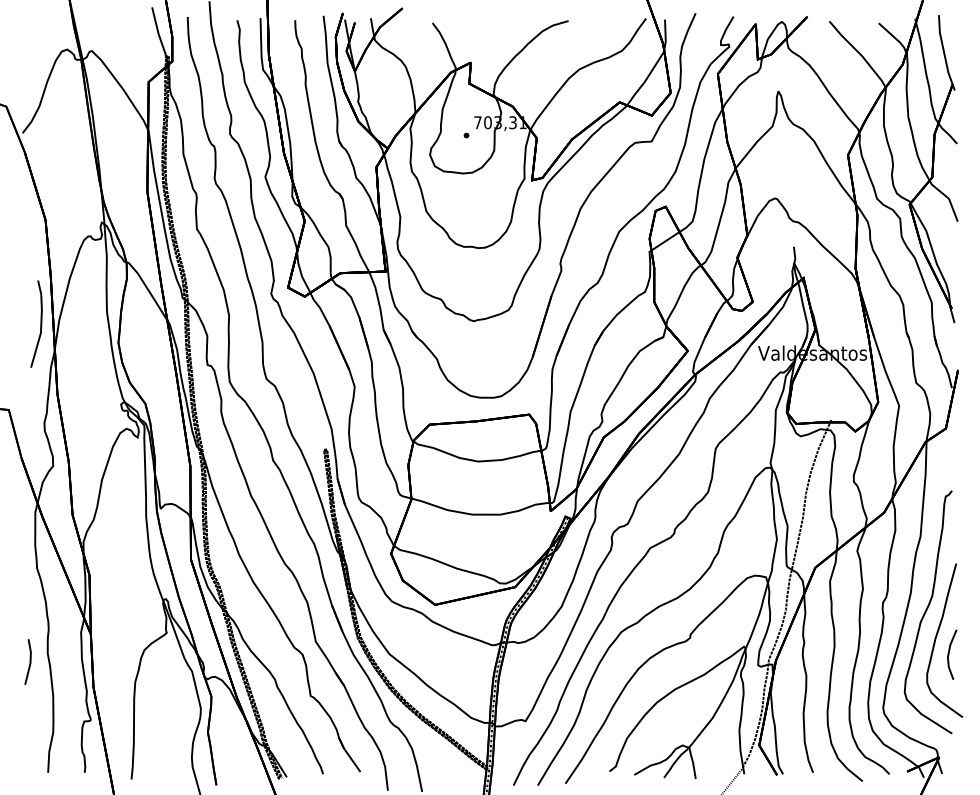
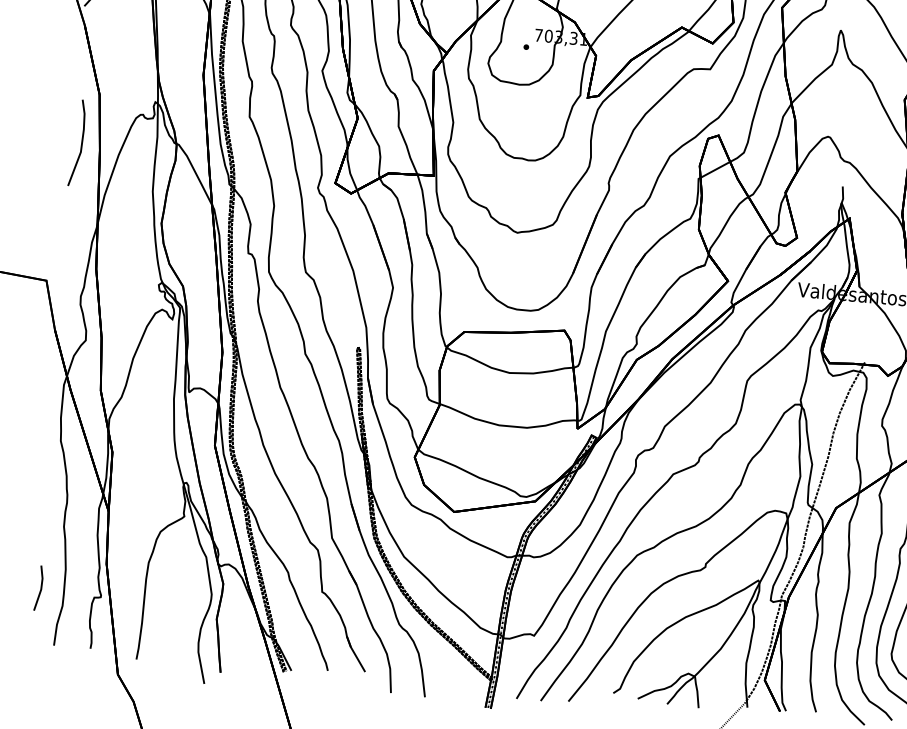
line: (40, 323) -> (81, 142), moved
line: (29, 661) -> (40, 587), moved

